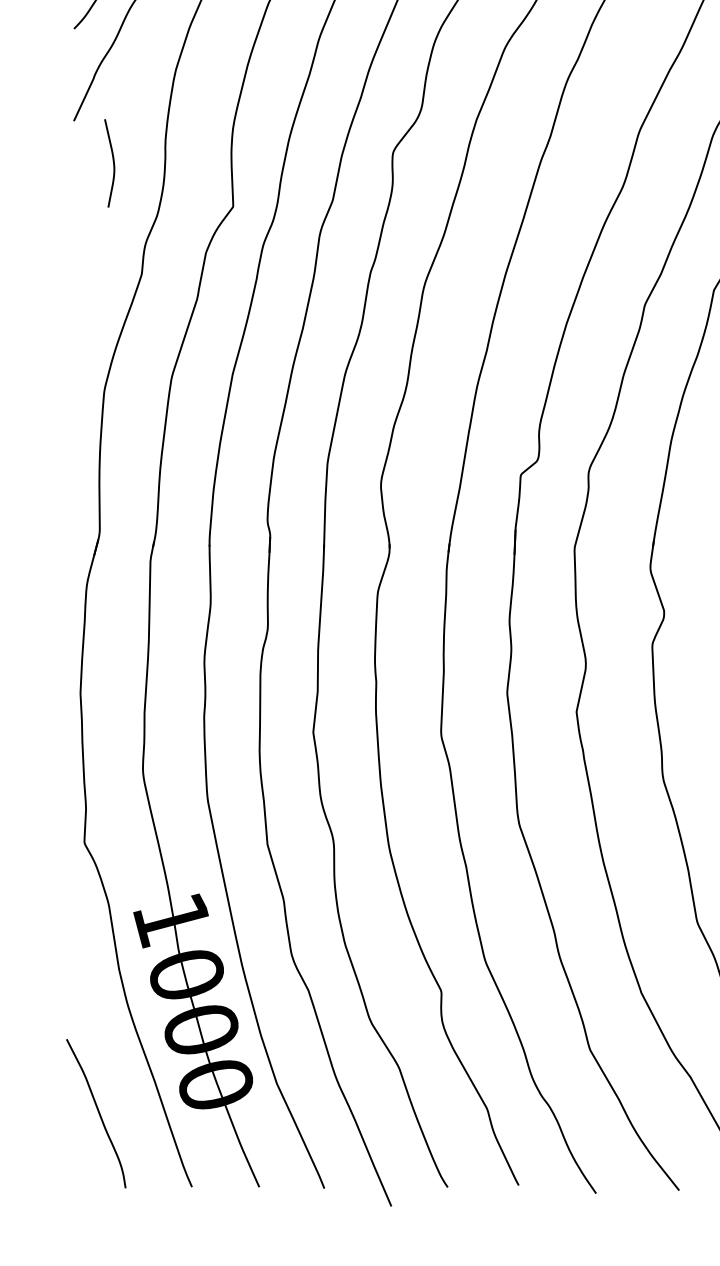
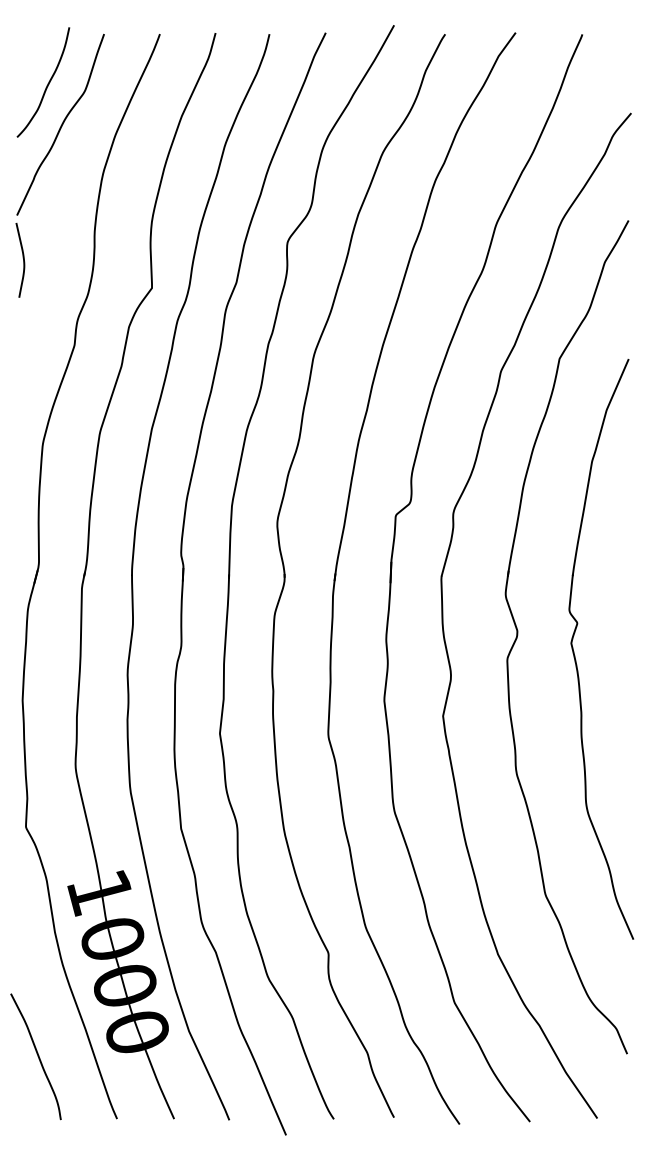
curve: (112, 161) -> (22, 258), moved

